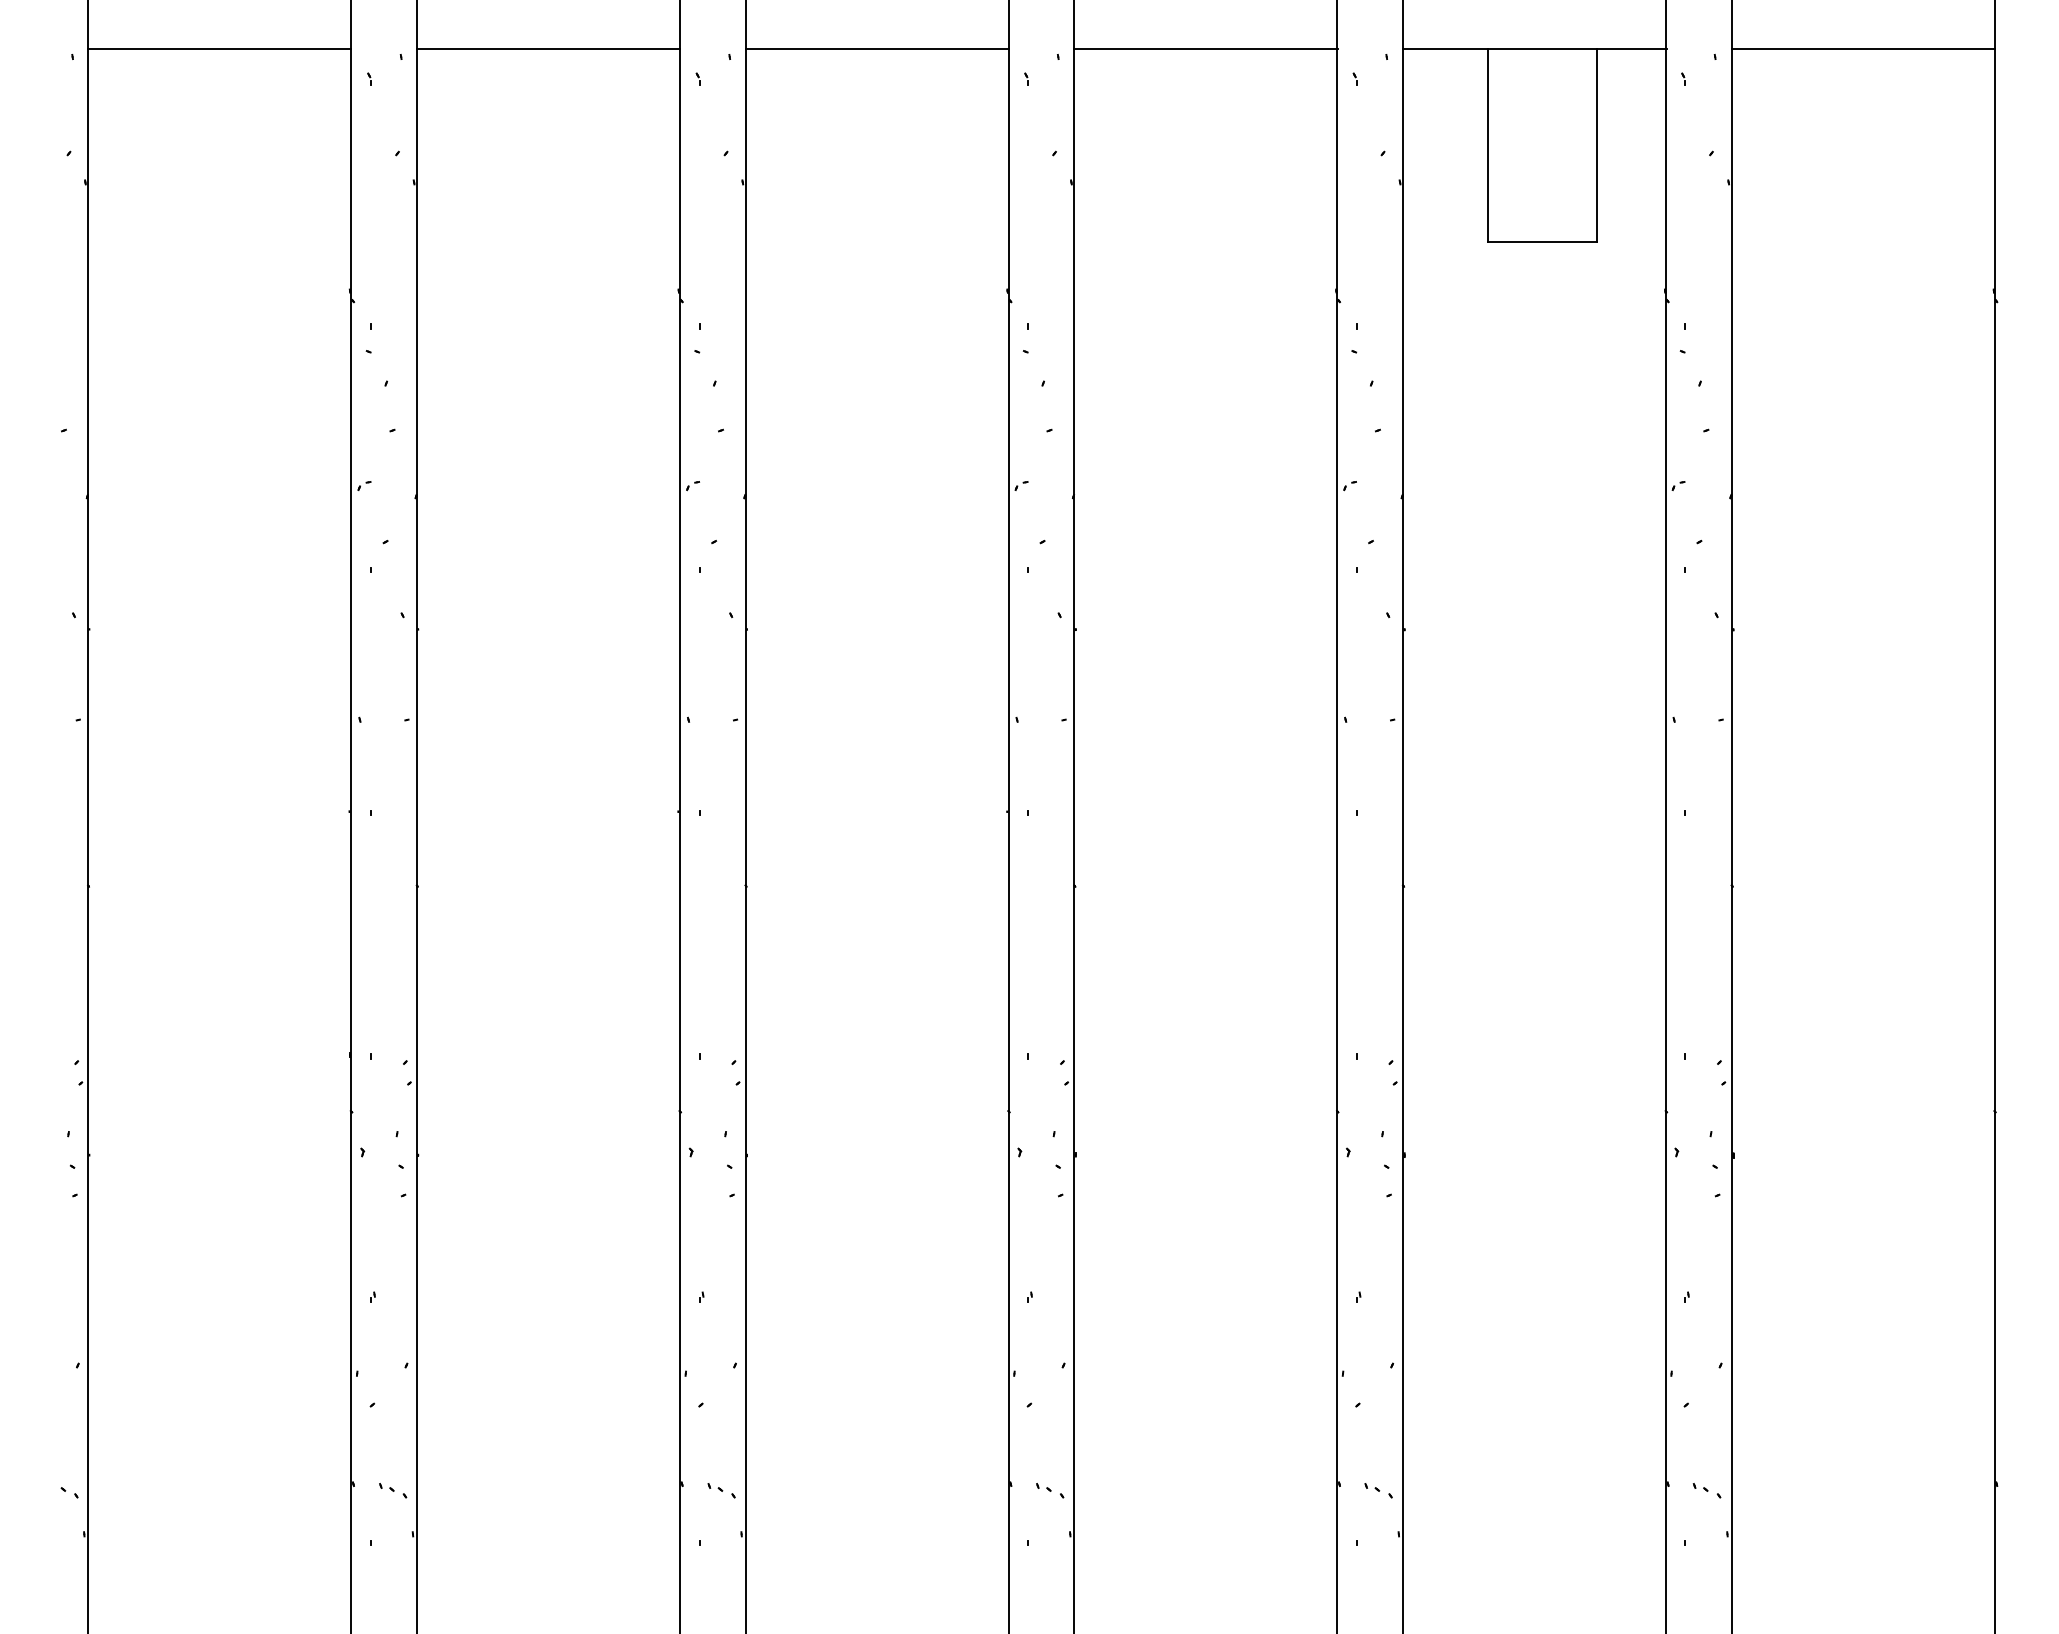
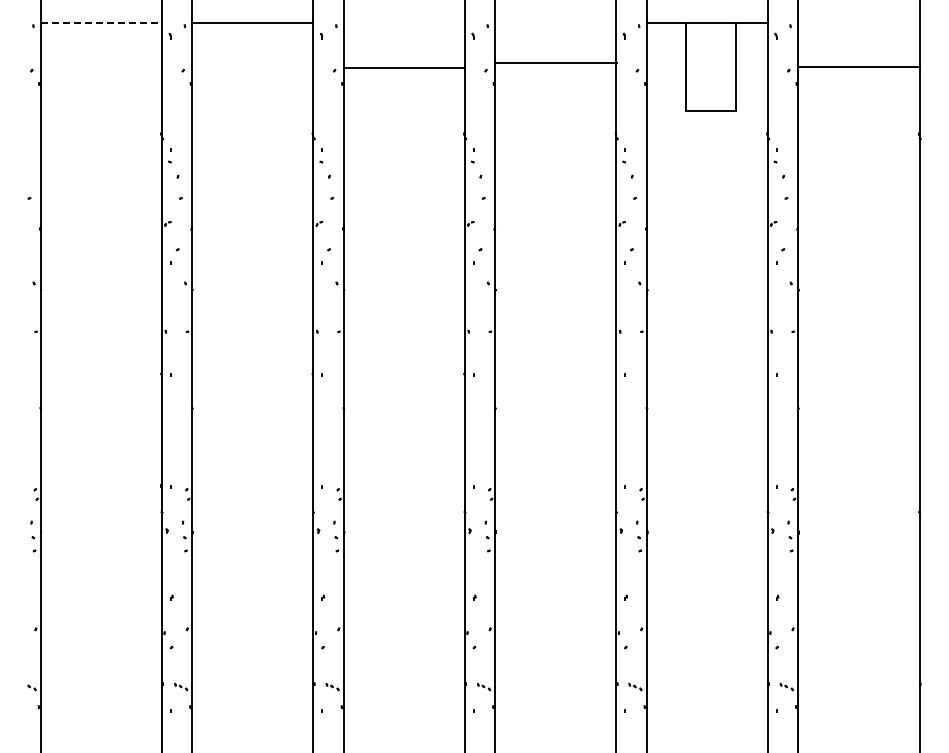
line: (220, 48) -> (101, 22), solid -> dashed
line: (875, 48) -> (403, 67), moved
line: (1205, 48) -> (555, 62), moved
line: (1862, 48) -> (858, 66), moved

